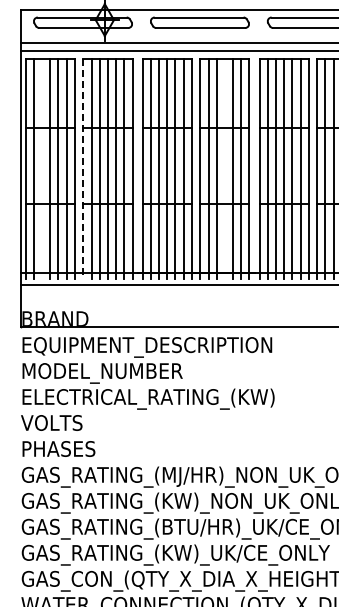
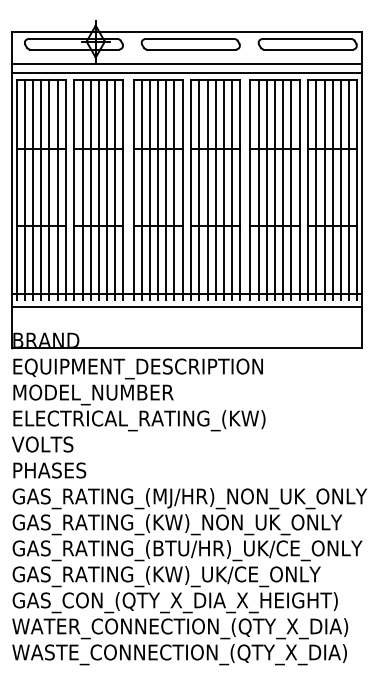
line: (42, 168) -> (33, 190), added
line: (83, 168) -> (74, 190), dashed -> solid
line: (224, 168) -> (215, 190), added

